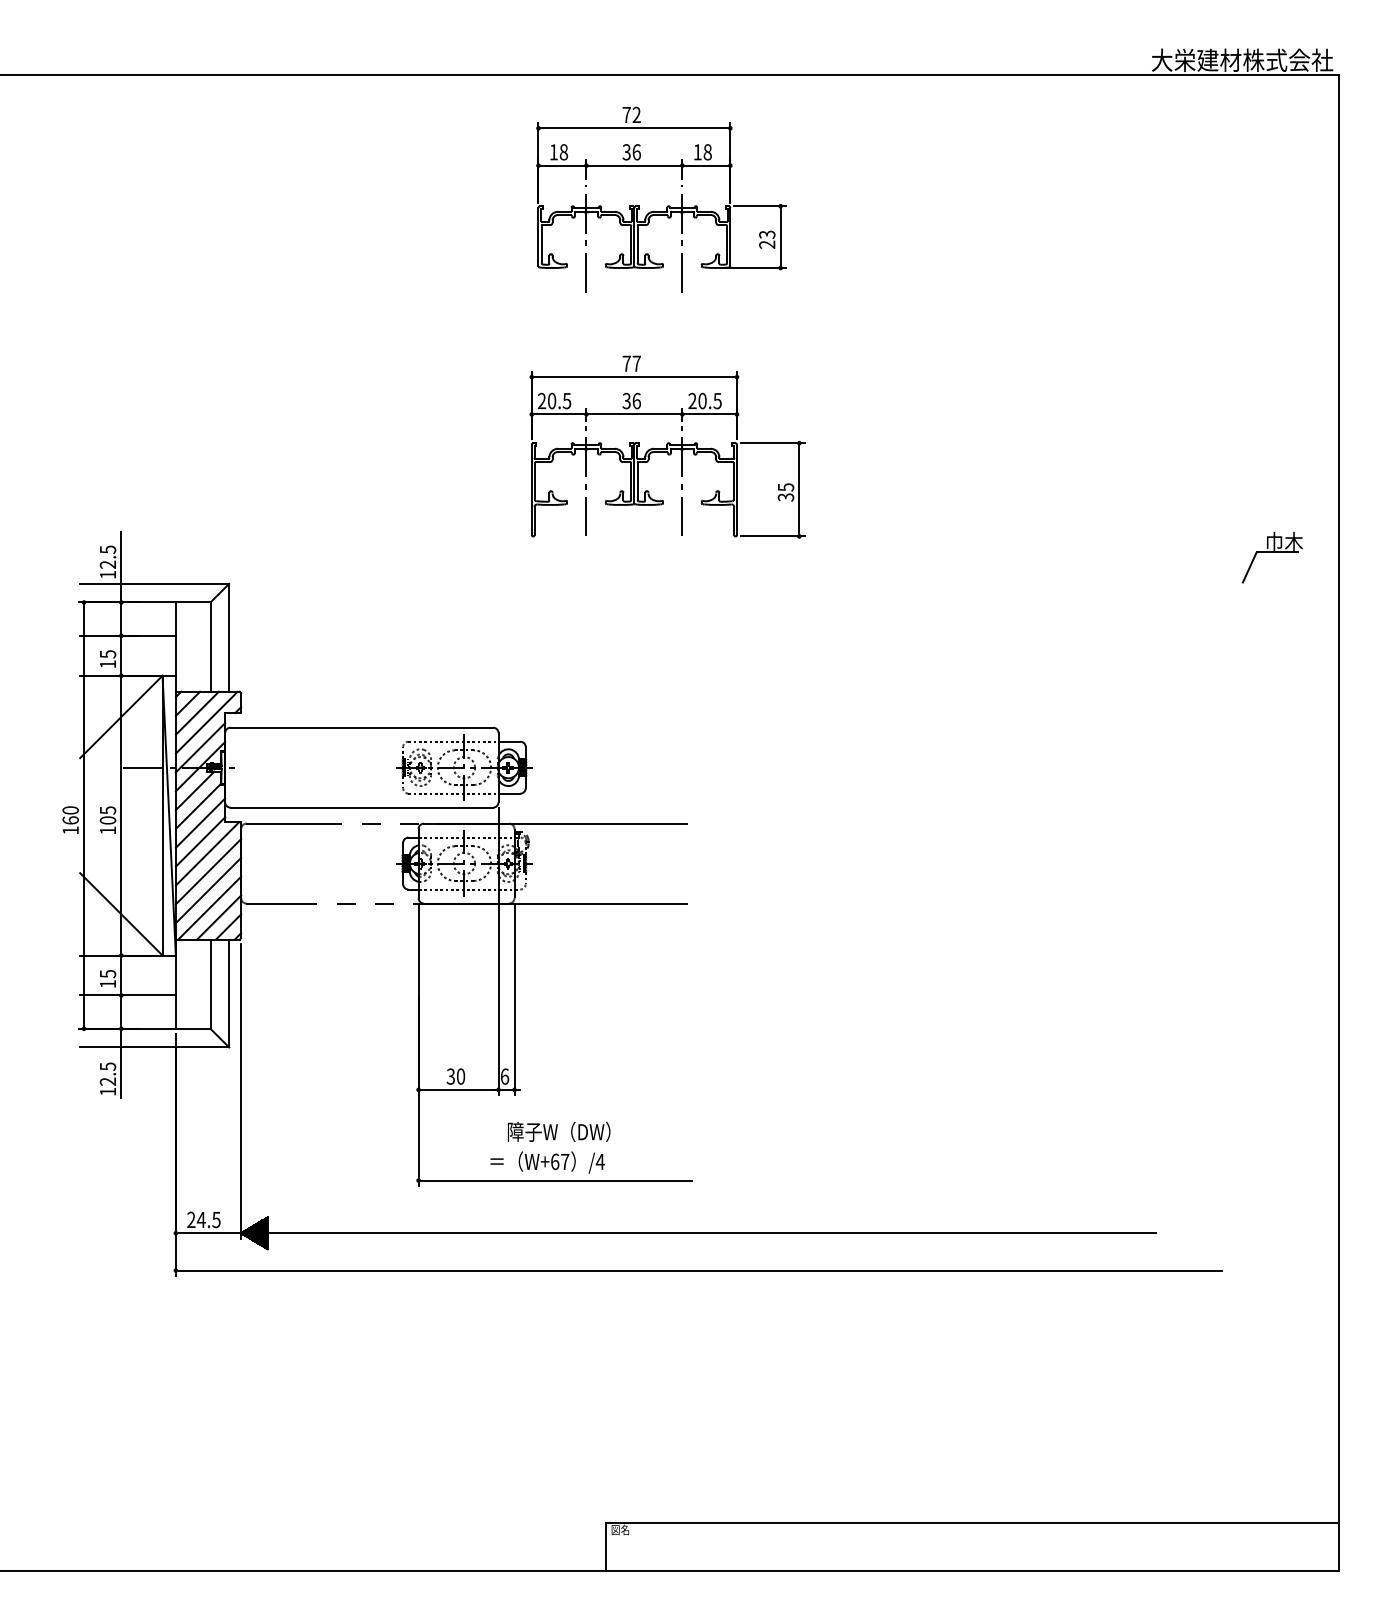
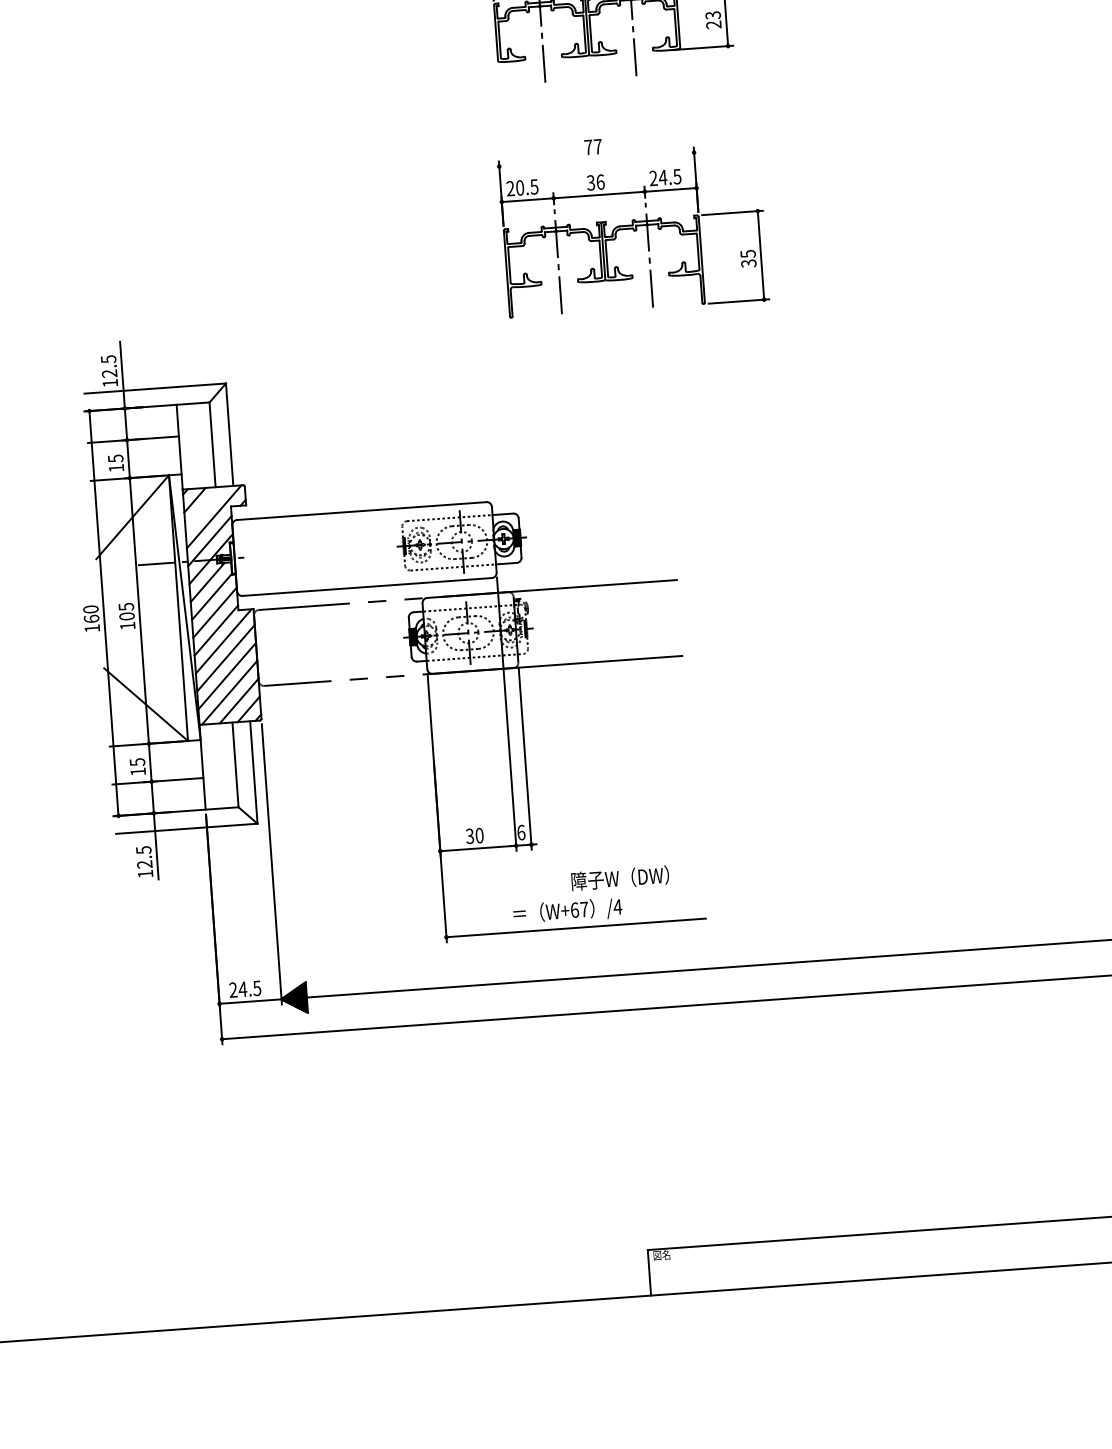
line: (633, 377) -> (595, 160), removed
text: (702, 400) -> (662, 177), 20.5 -> 24.5
line: (196, 712) -> (203, 507), removed
text: (559, 1131) -> (620, 877), moved

